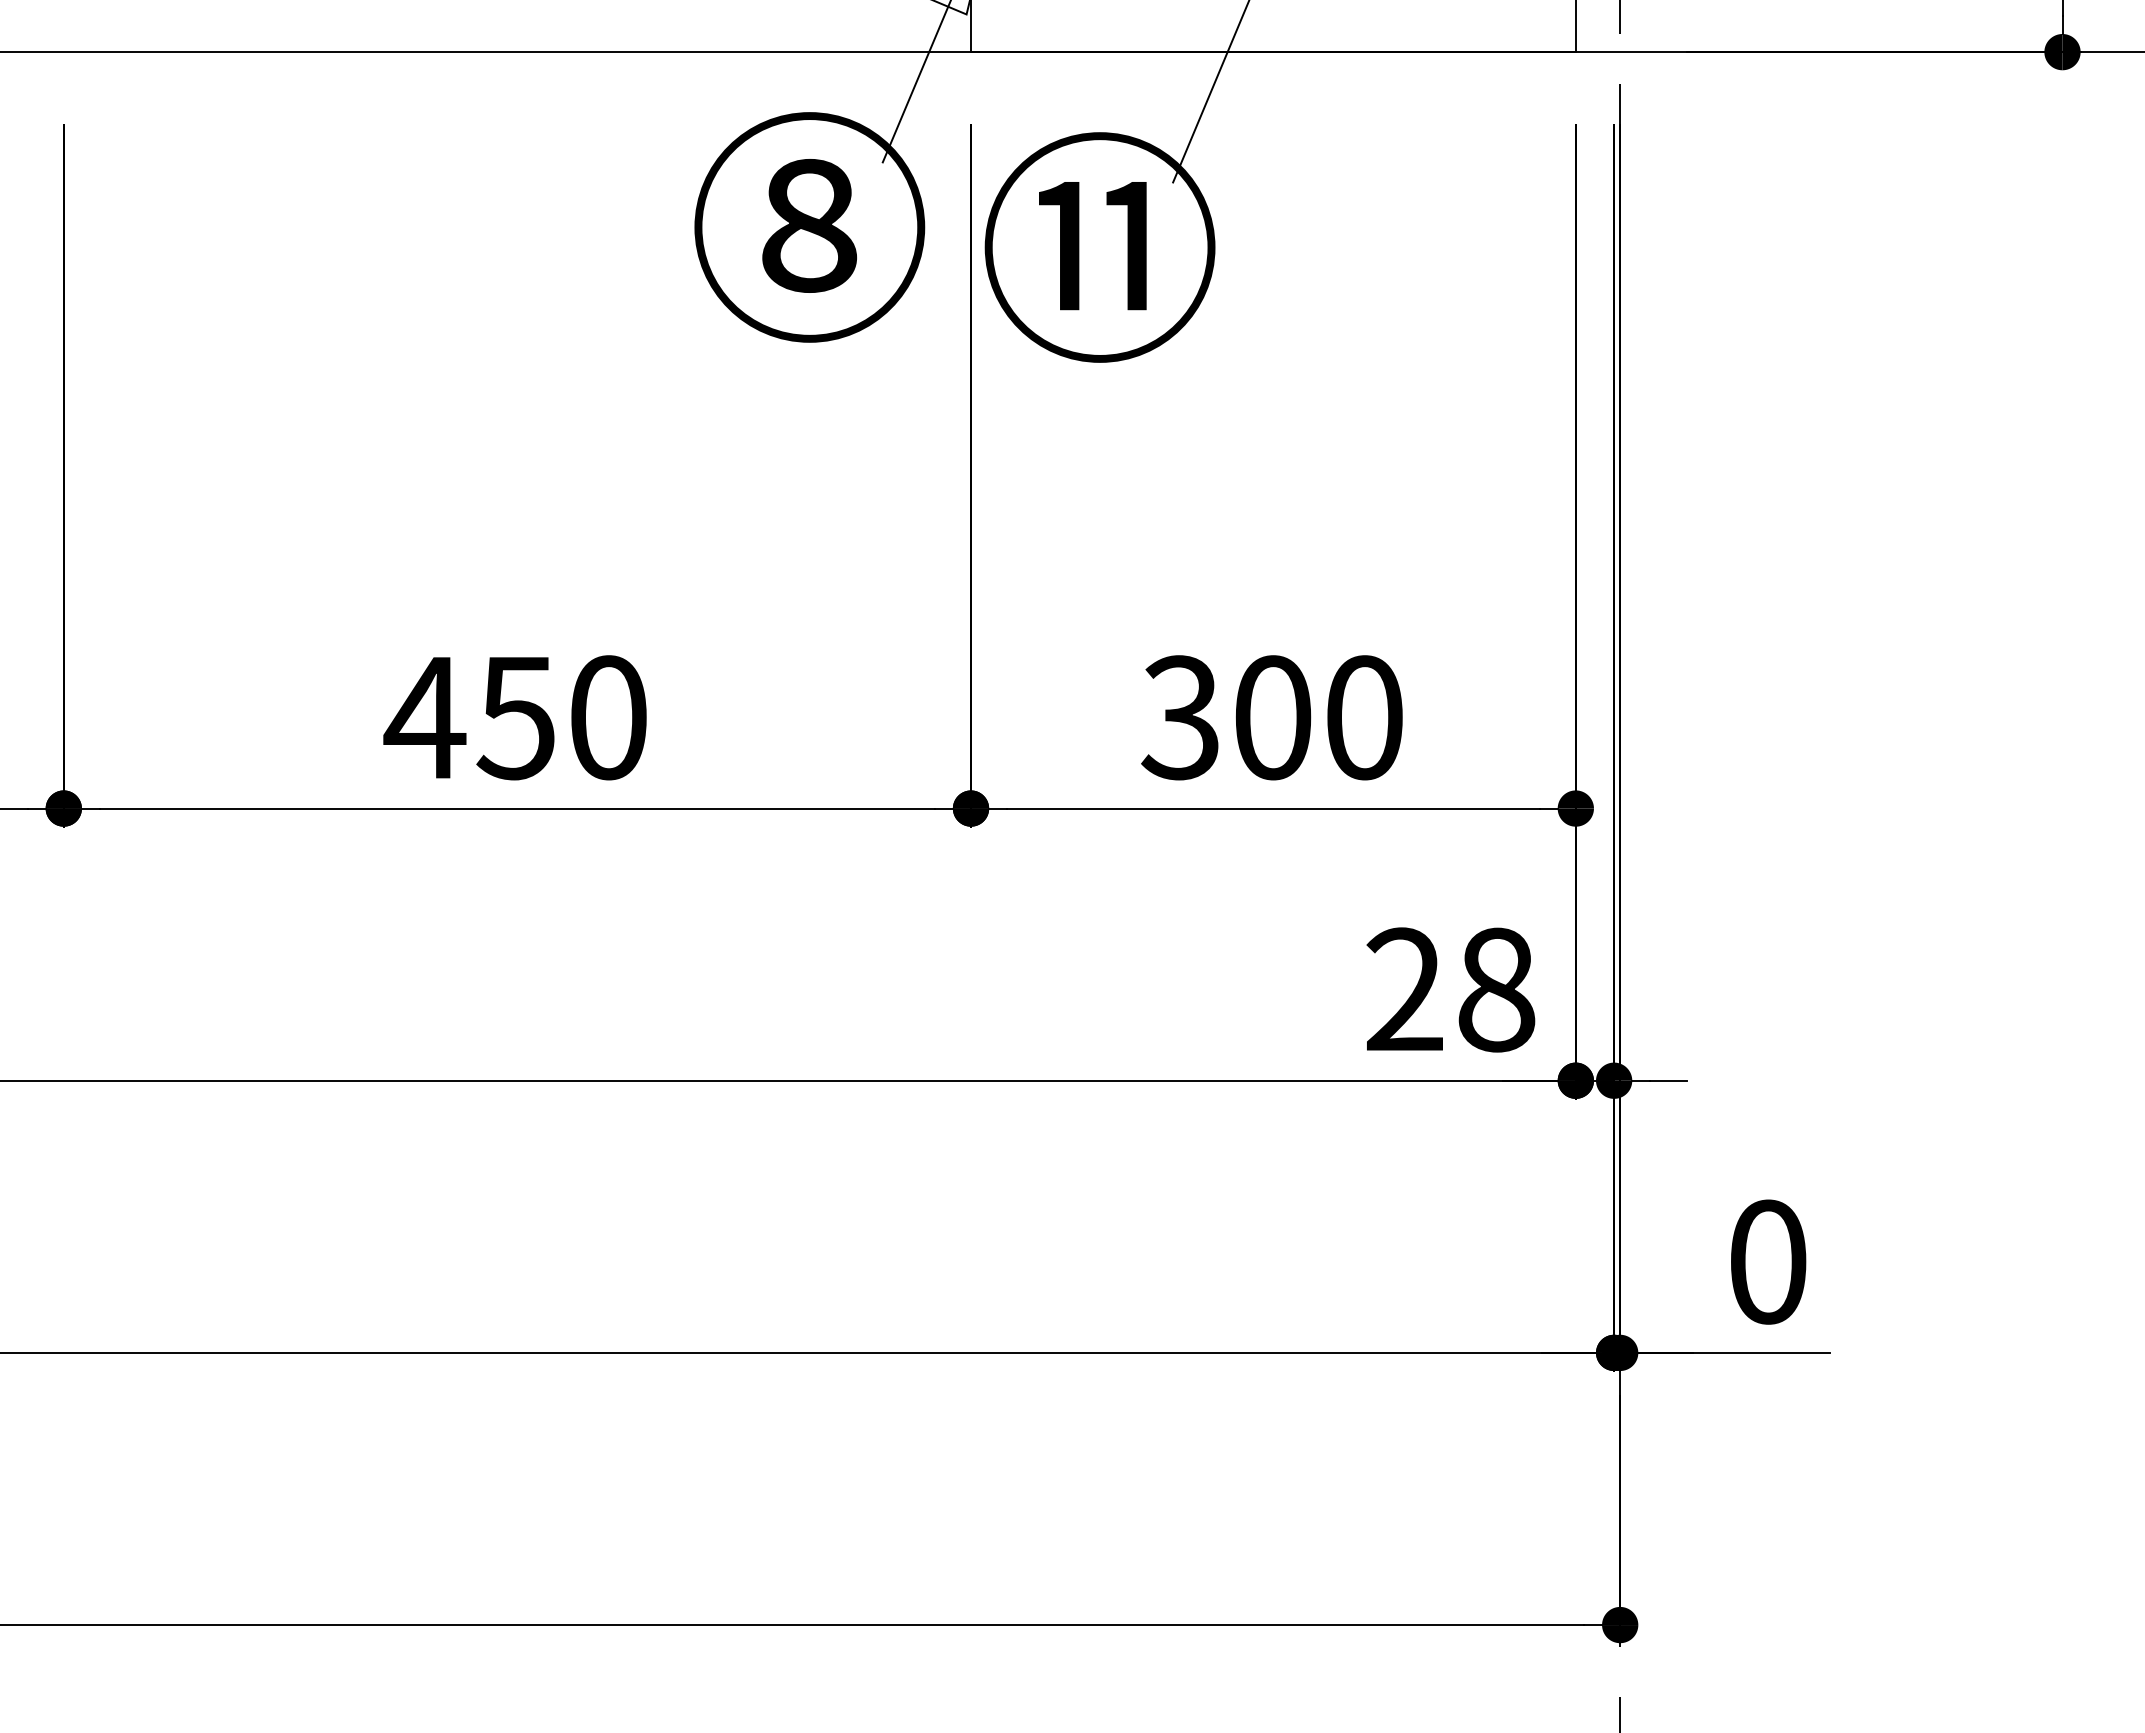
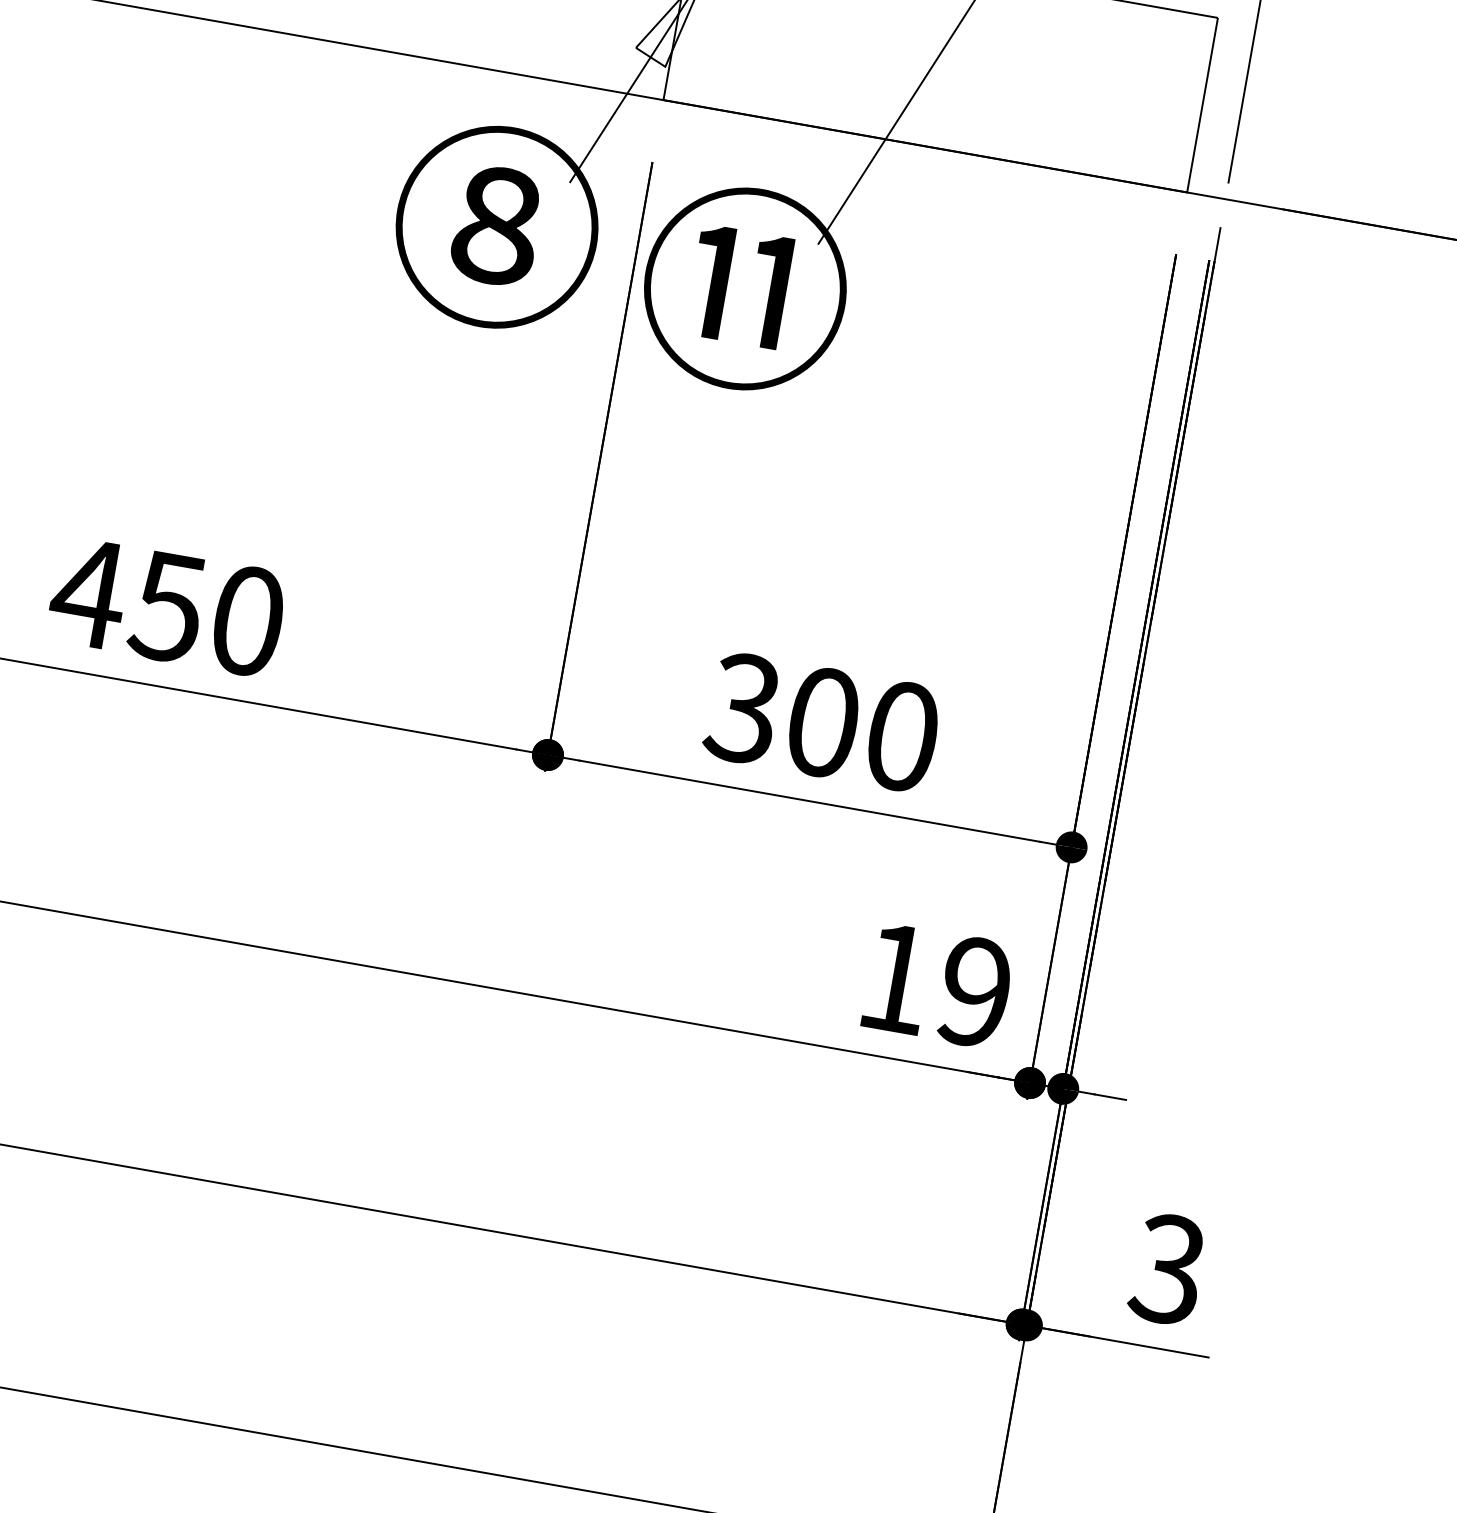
text: (1450, 989) -> (935, 984), 28 -> 19
text: (1766, 1261) -> (1167, 1268), 0 -> 3

